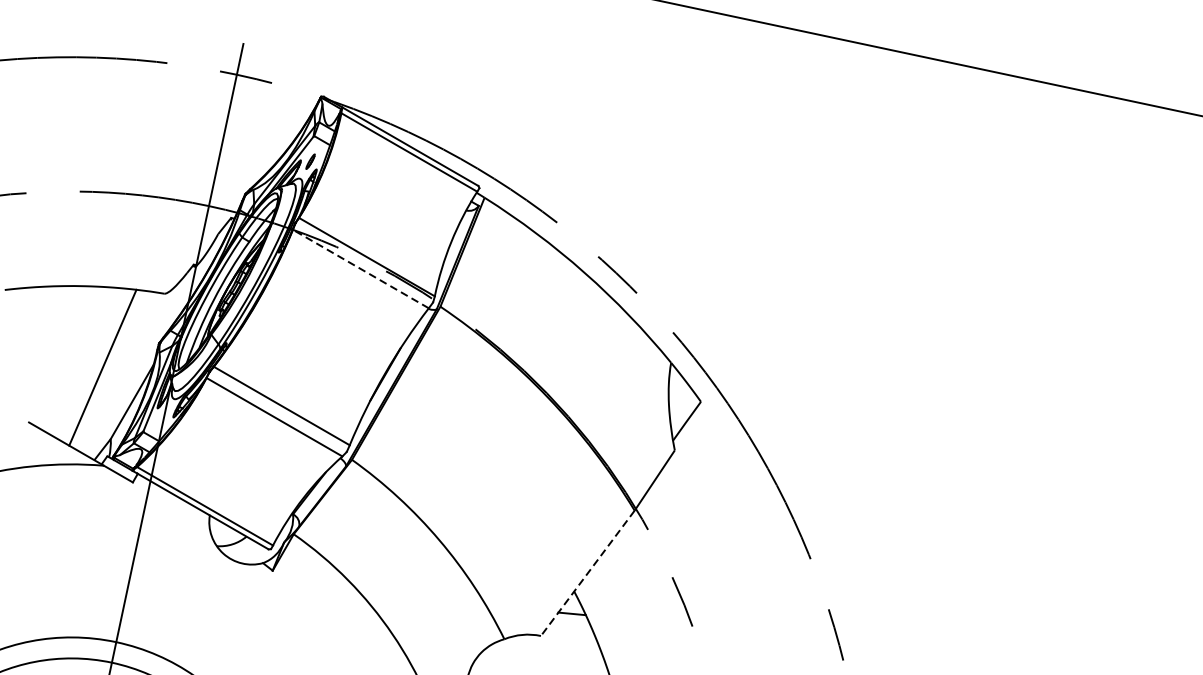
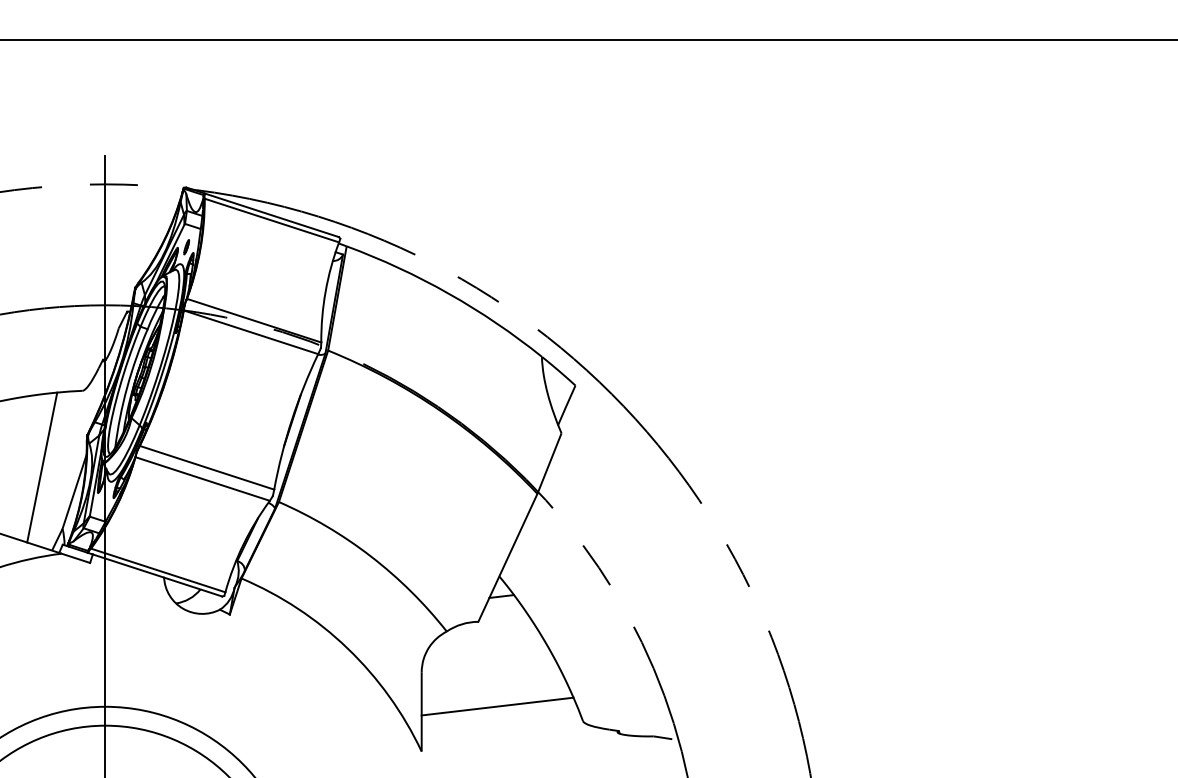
line: (361, 269) -> (251, 332), dashed -> solid
line: (587, 573) -> (507, 558), dashed -> solid

